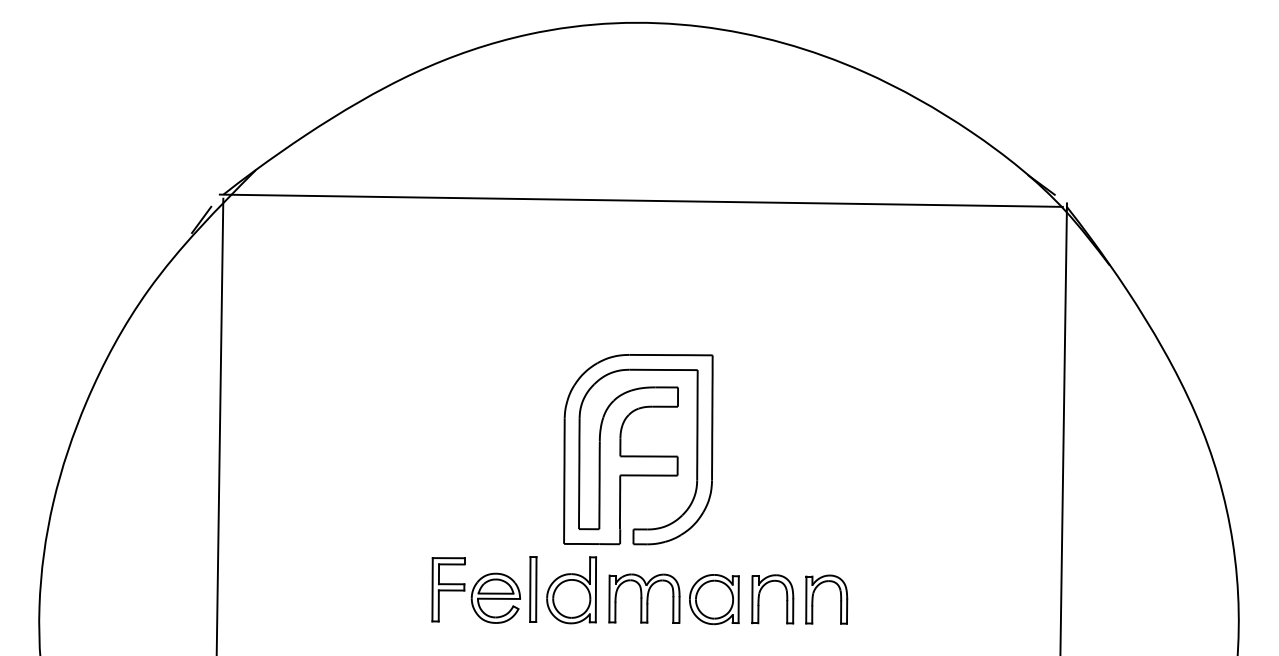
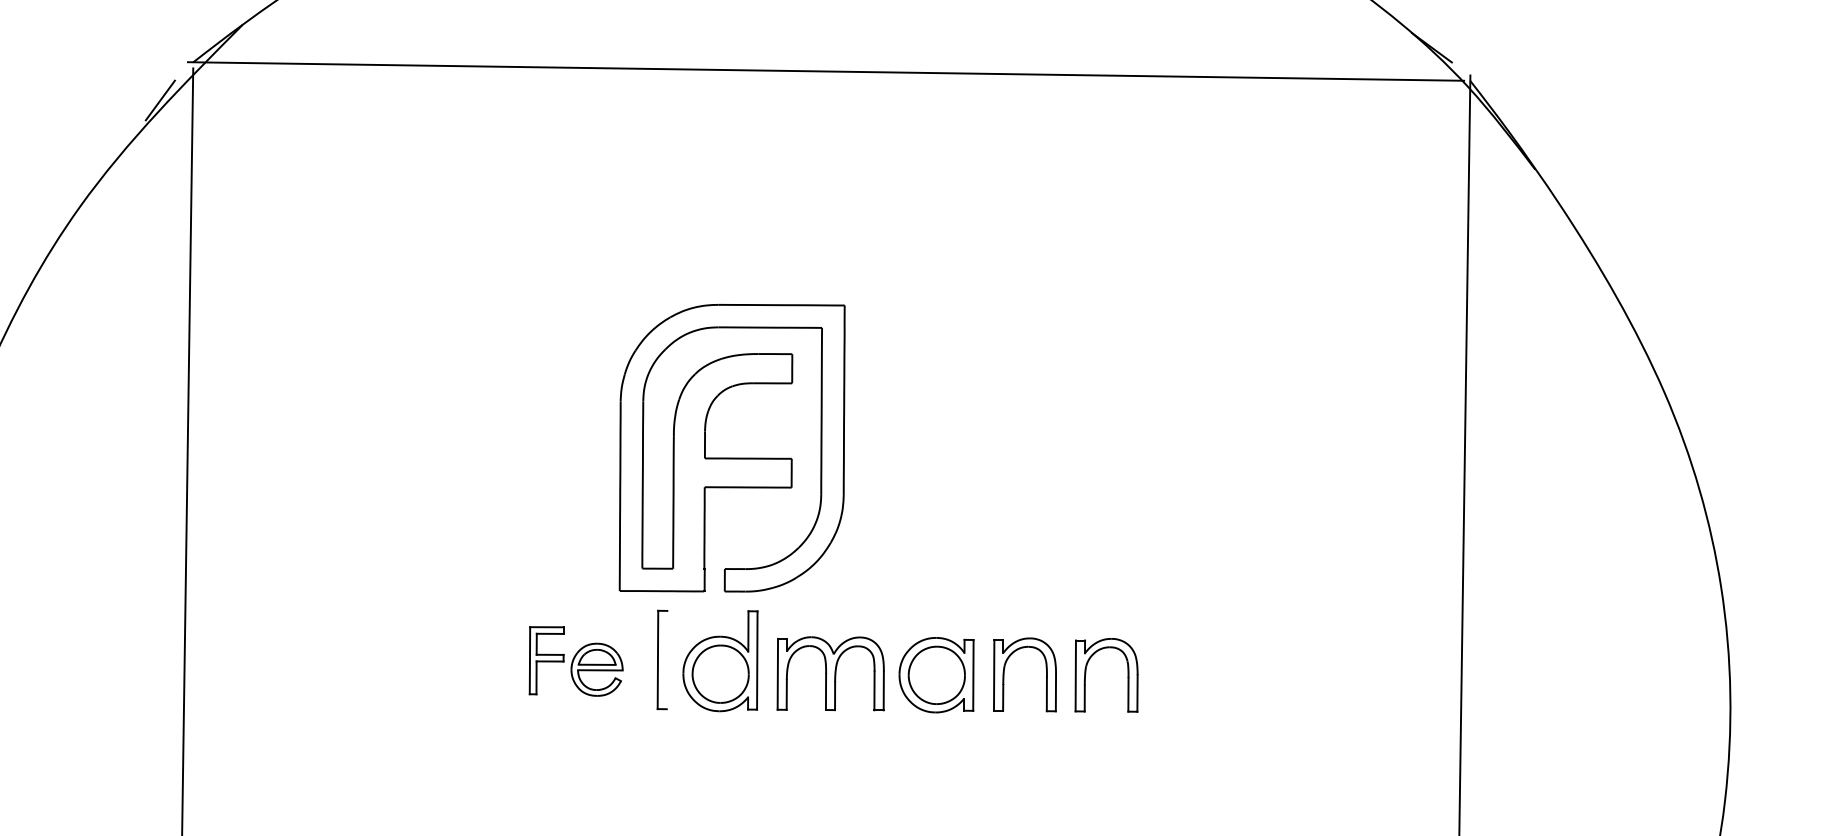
part: (638, 449) -> (732, 448), moved
line: (536, 589) -> (667, 659), removed
part: (476, 590) -> (576, 661), size x0.7

